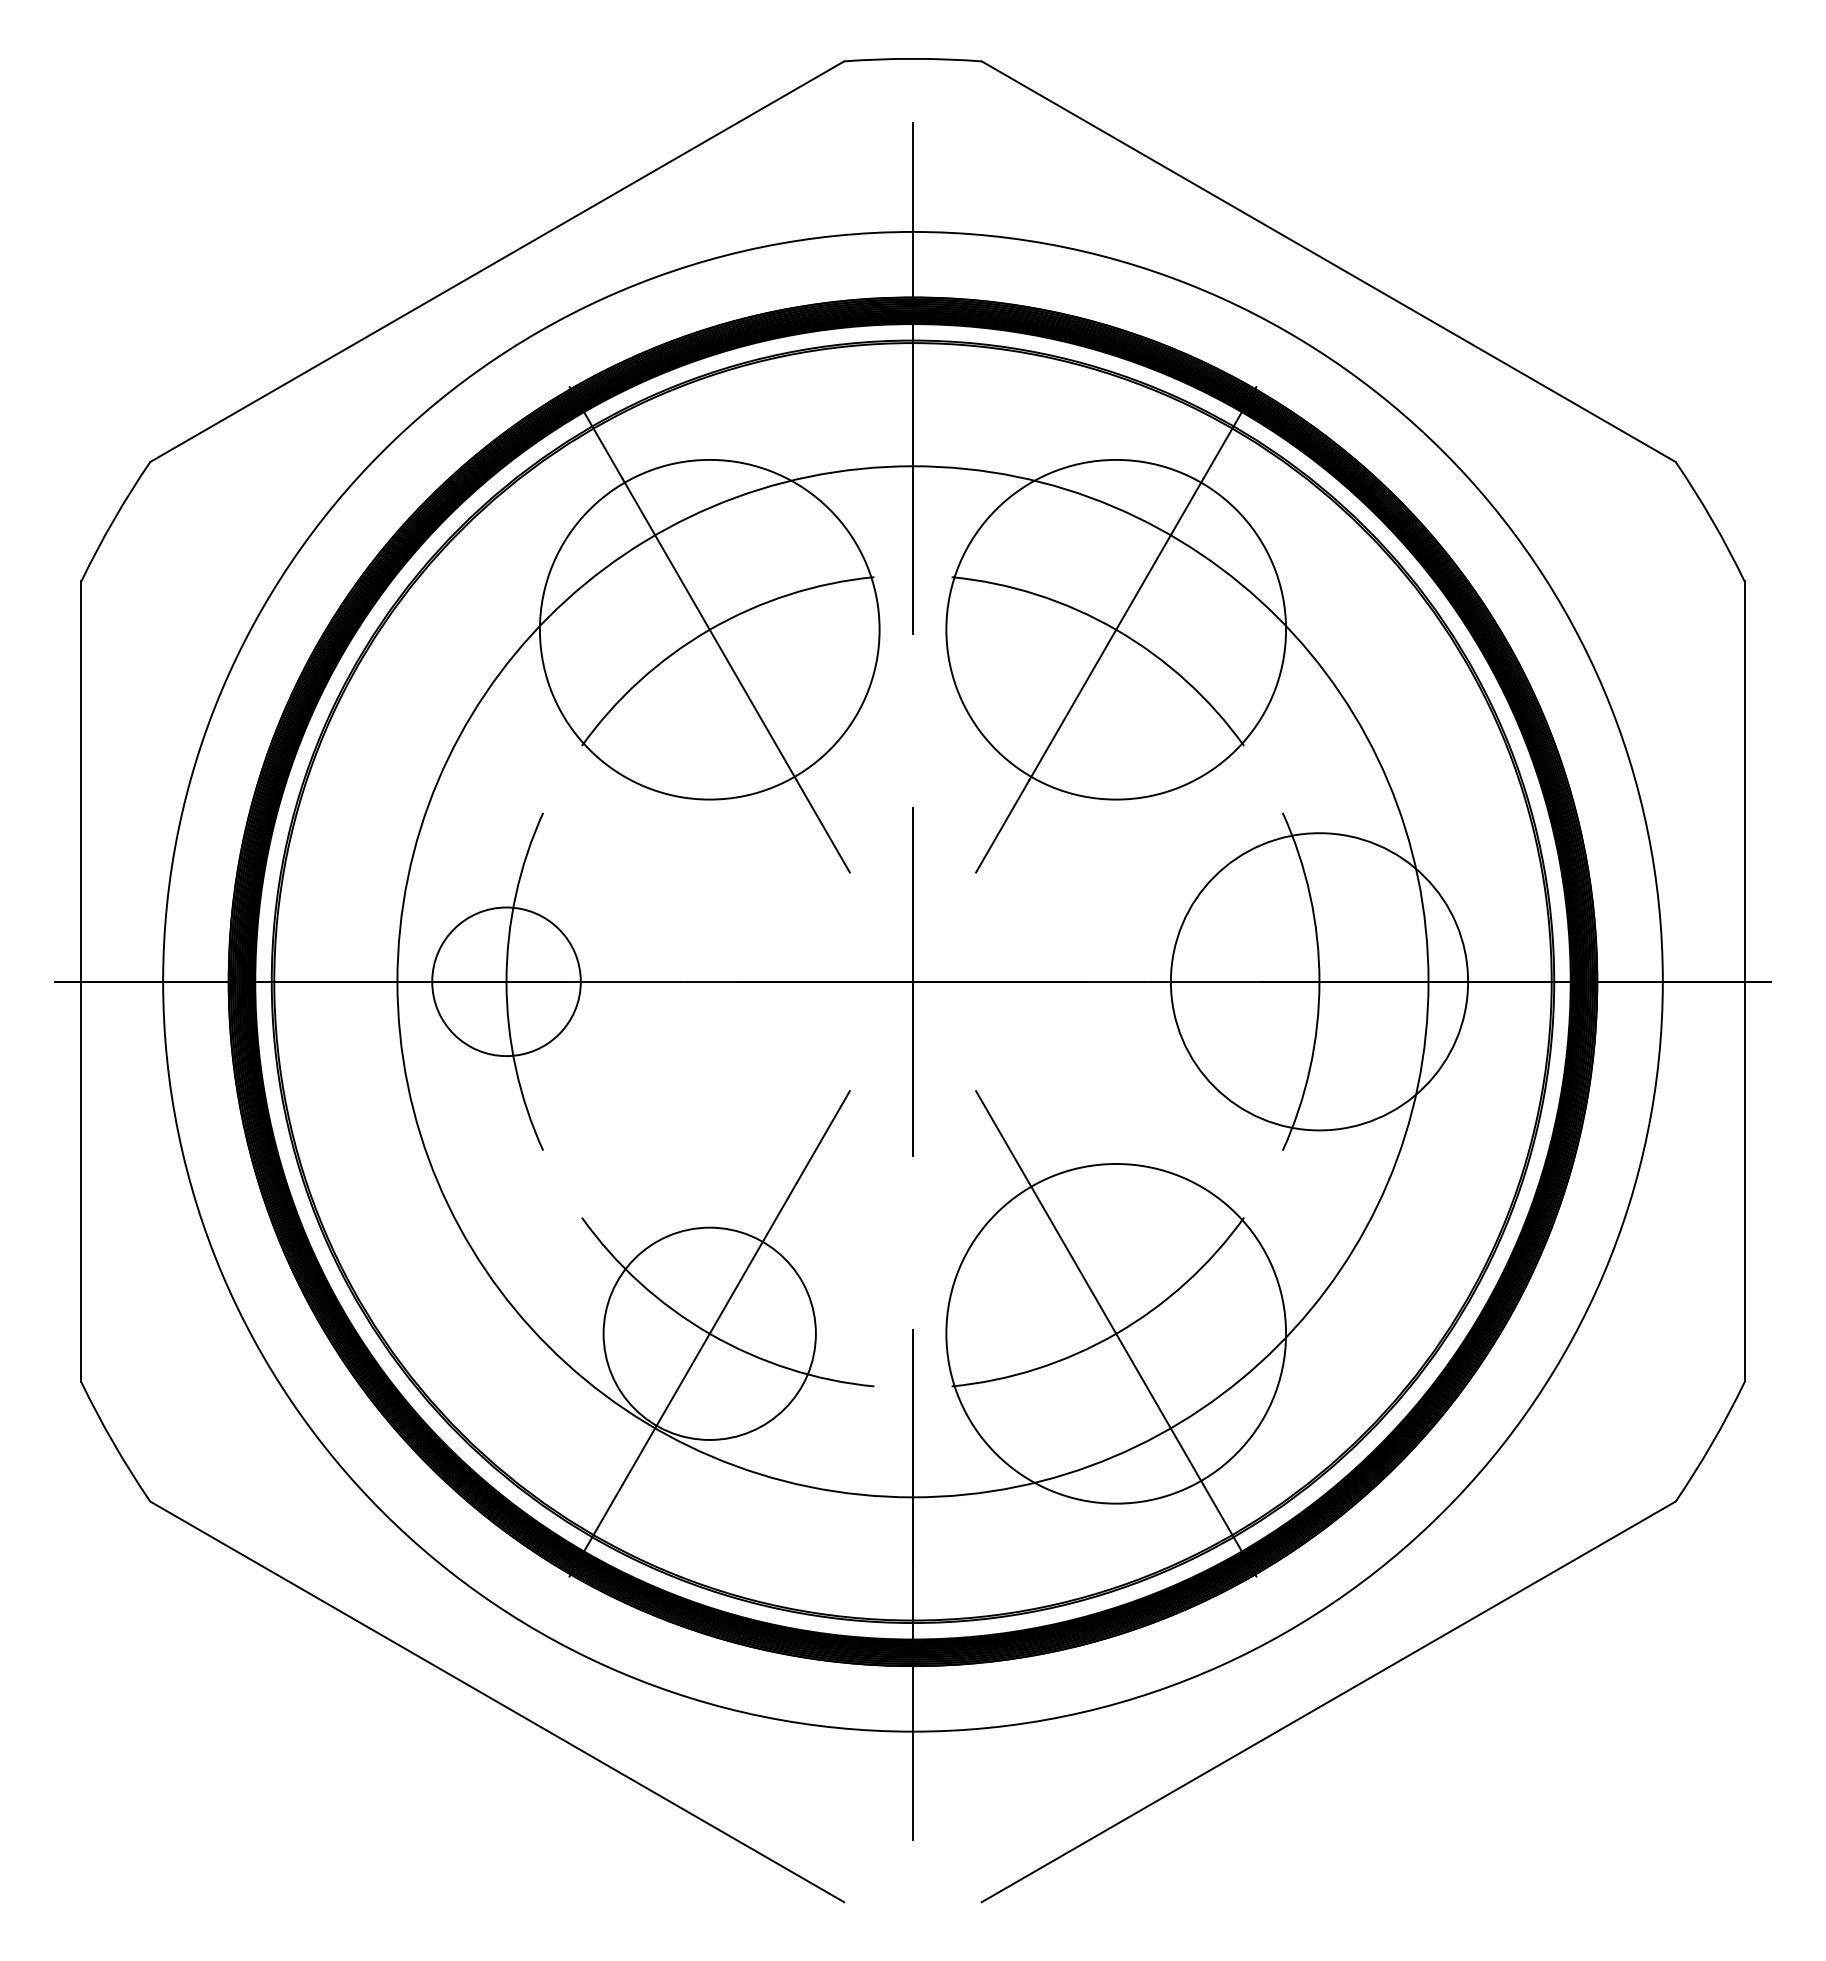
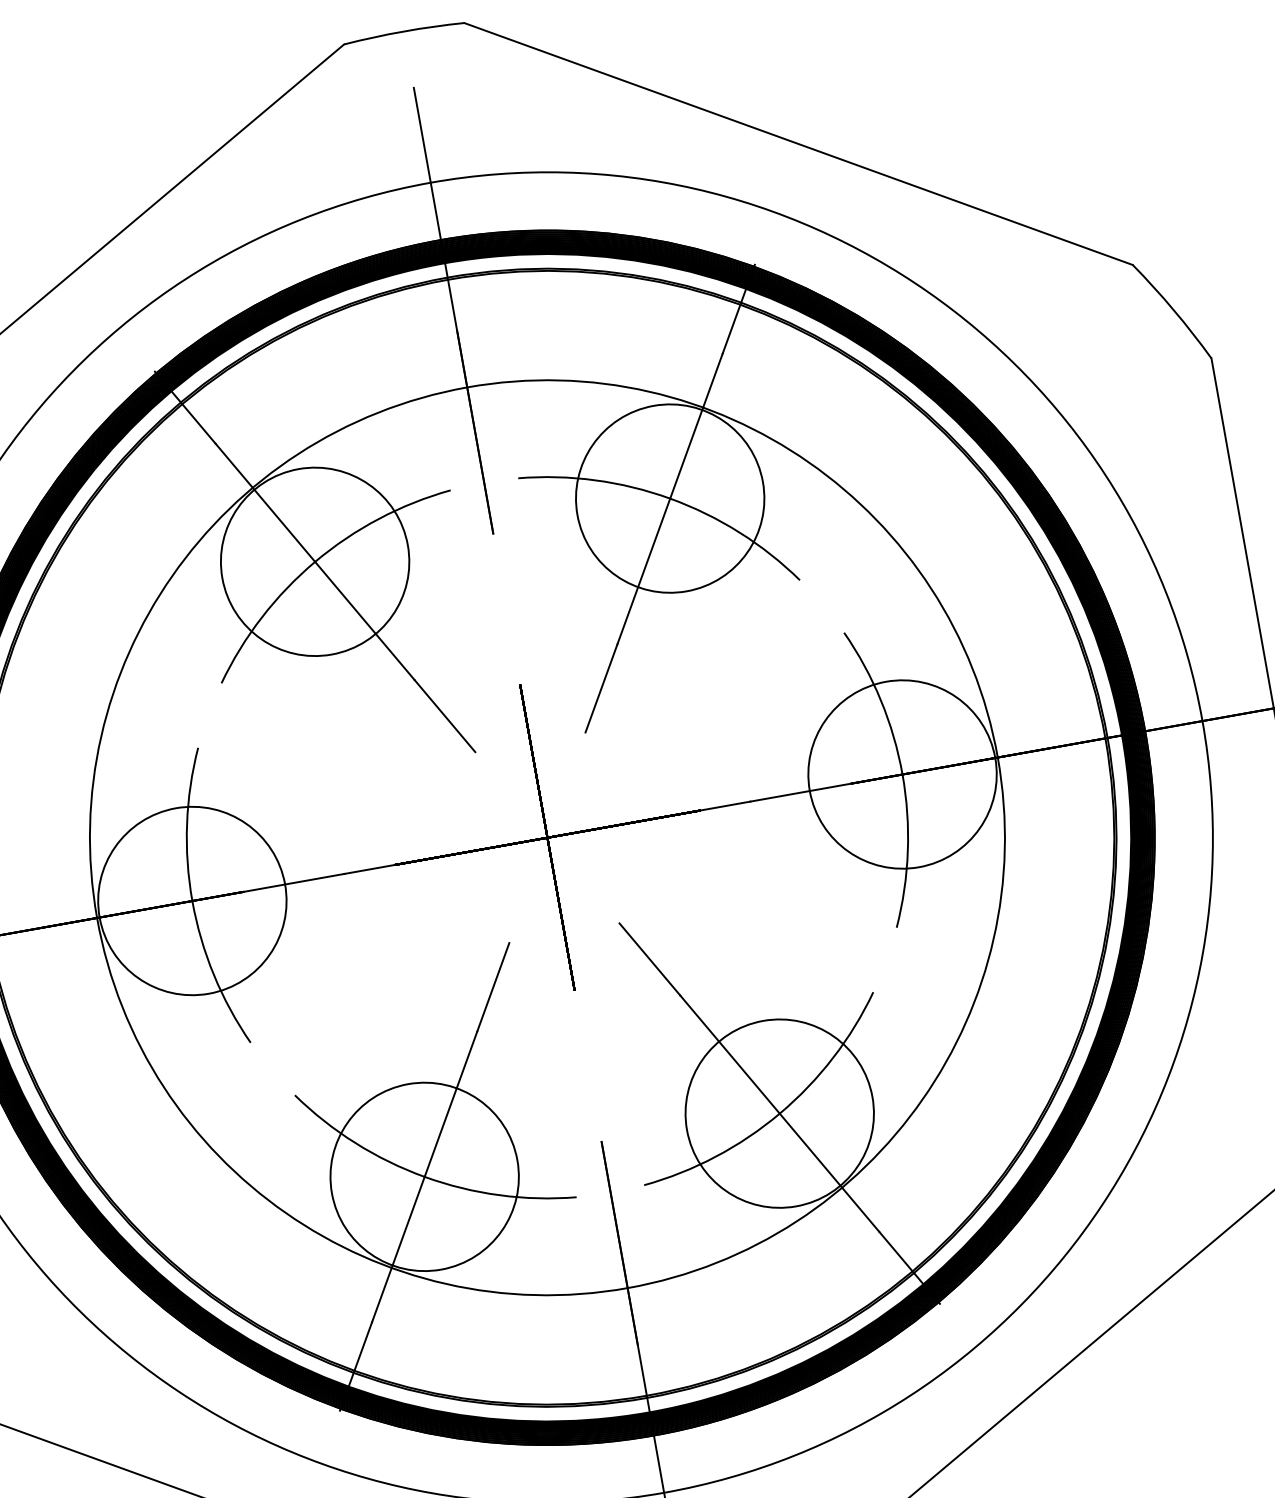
circle: (709, 629) -> (314, 561), size x0.62
circle: (1116, 629) -> (670, 498), size x0.62
circle: (506, 981) -> (192, 900), size x1.43
circle: (1319, 981) -> (902, 774), size x0.71
circle: (1116, 1333) -> (779, 1113), size x0.62

